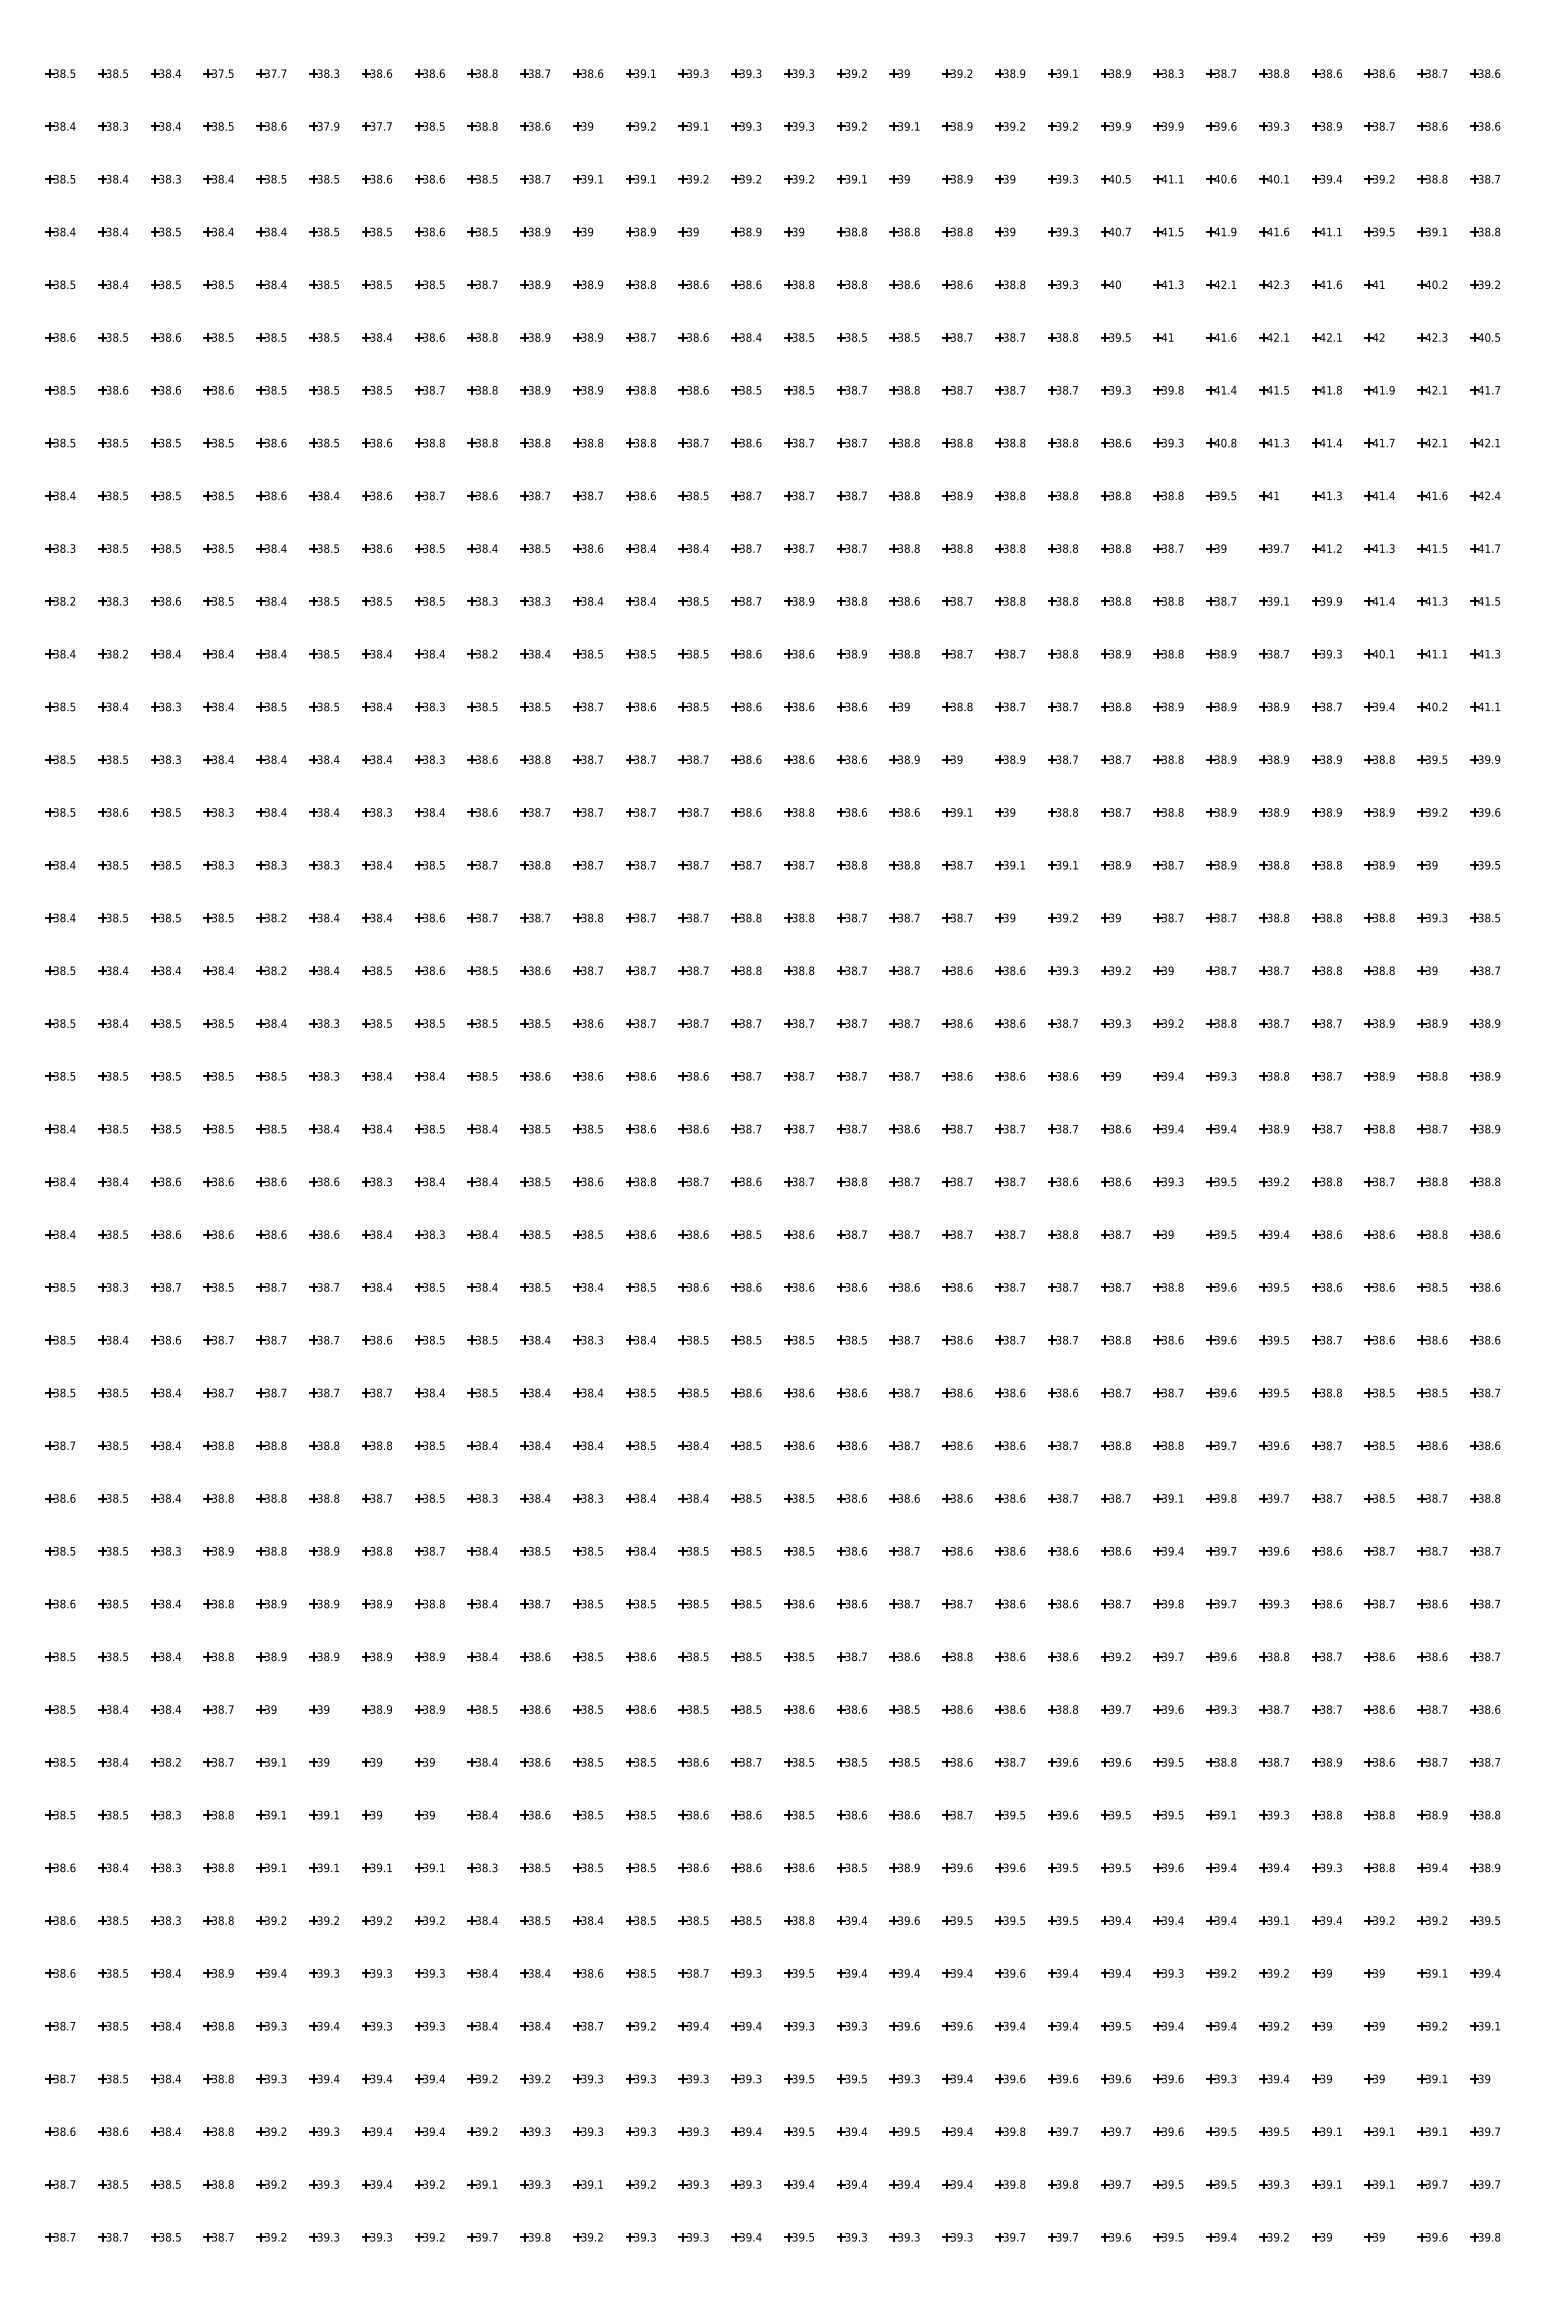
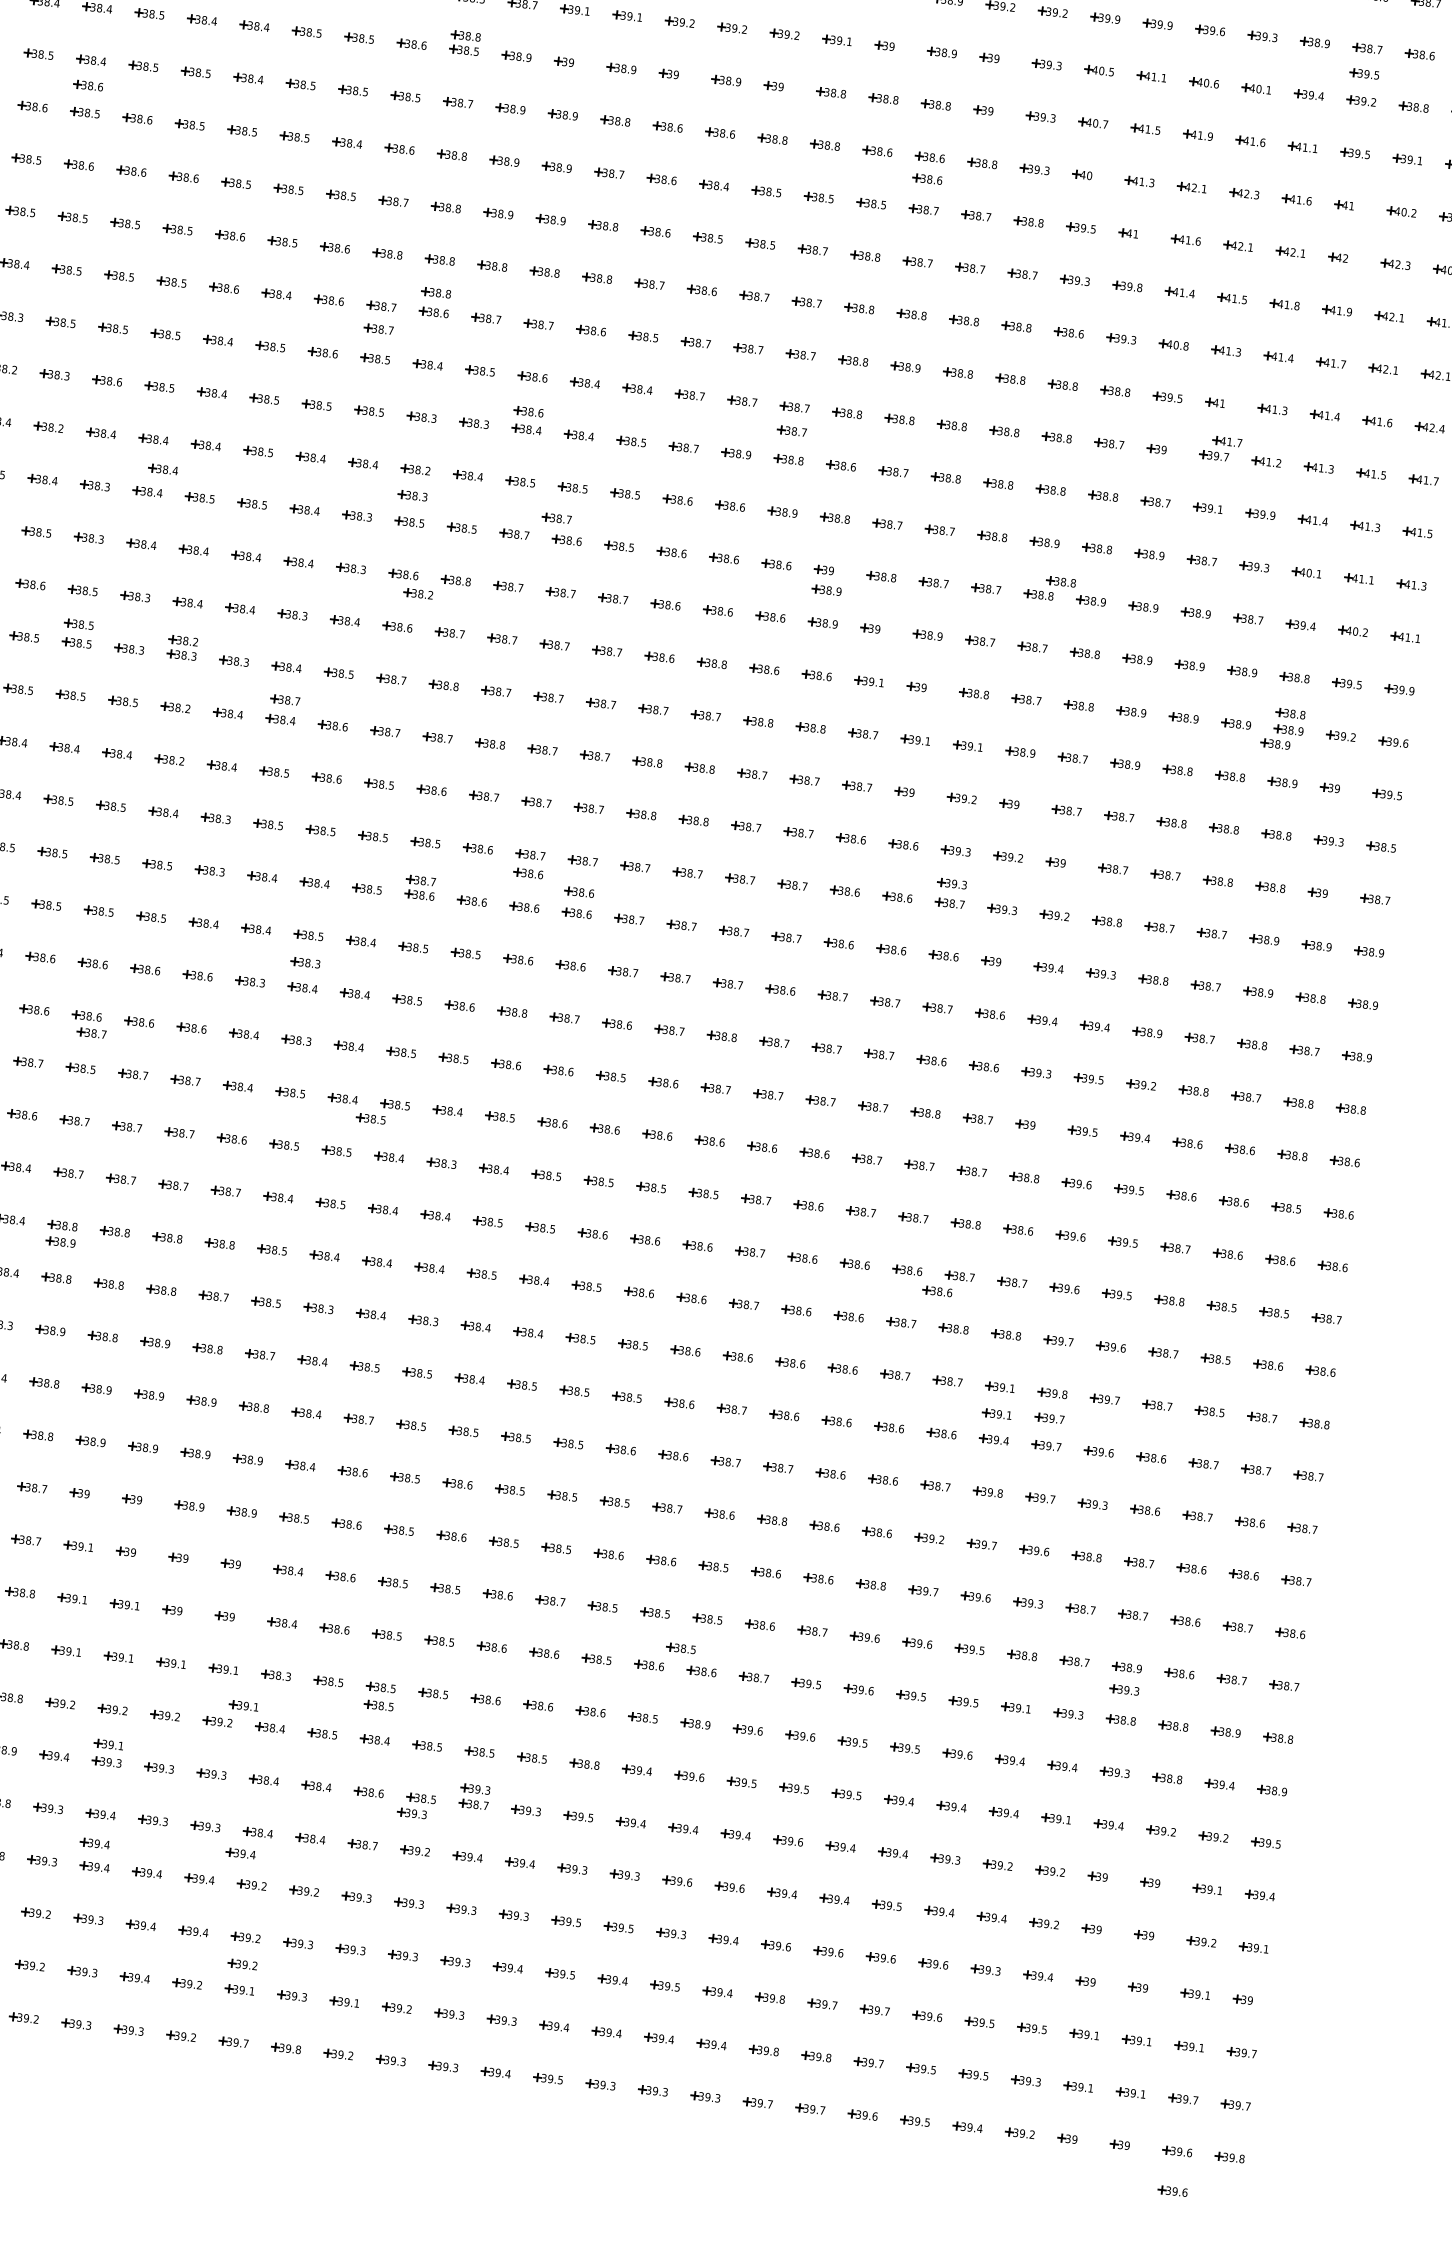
part: (1379, 151) -> (1364, 73), added
part: (482, 217) -> (465, 35), added
part: (957, 306) -> (927, 178), added
part: (113, 310) -> (88, 85), added
part: (482, 475) -> (436, 292), added
part: (429, 518) -> (378, 328), added
part: (1285, 532) -> (1227, 441), added
part: (851, 572) -> (791, 430), added
part: (588, 583) -> (528, 411), added
part: (482, 680) -> (412, 495), added
part: (231, 682) -> (162, 468), added
part: (628, 686) -> (556, 518), added
part: (1136, 691) -> (1060, 581), added
part: (904, 726) -> (826, 590), added
part: (499, 776) -> (418, 593), added
part: (1379, 795) -> (1290, 713), added
part: (1368, 827) -> (1275, 743), added
part: (165, 846) -> (78, 624), added
part: (271, 850) -> (183, 640), added
part: (379, 897) -> (285, 699), added
part: (1062, 1003) -> (951, 883), added
part: (640, 1042) -> (527, 873), added
part: (693, 1054) -> (579, 891), added
part: (534, 1061) -> (420, 880), added
part: (429, 1156) -> (305, 962), added
part: (225, 1250) -> (91, 1032), added
part: (512, 1303) -> (370, 1118), added
part: (1095, 1410) -> (937, 1291), added
part: (218, 1462) -> (60, 1242), added
part: (1221, 1523) -> (1049, 1418), added
part: (1168, 1525) -> (996, 1414), added
part: (1326, 1784) -> (1124, 1689), added
part: (881, 1794) -> (680, 1648), added
part: (587, 1885) -> (378, 1704), added
part: (453, 1901) -> (243, 1705), added
part: (323, 1955) -> (108, 1744), added
part: (693, 1957) -> (475, 1788), added
part: (633, 1989) -> (412, 1813), added
part: (467, 2048) -> (240, 1853), added
part: (321, 2055) -> (94, 1843), added
part: (482, 2158) -> (242, 1964), added
part: (1432, 2277) -> (1172, 2191), added

